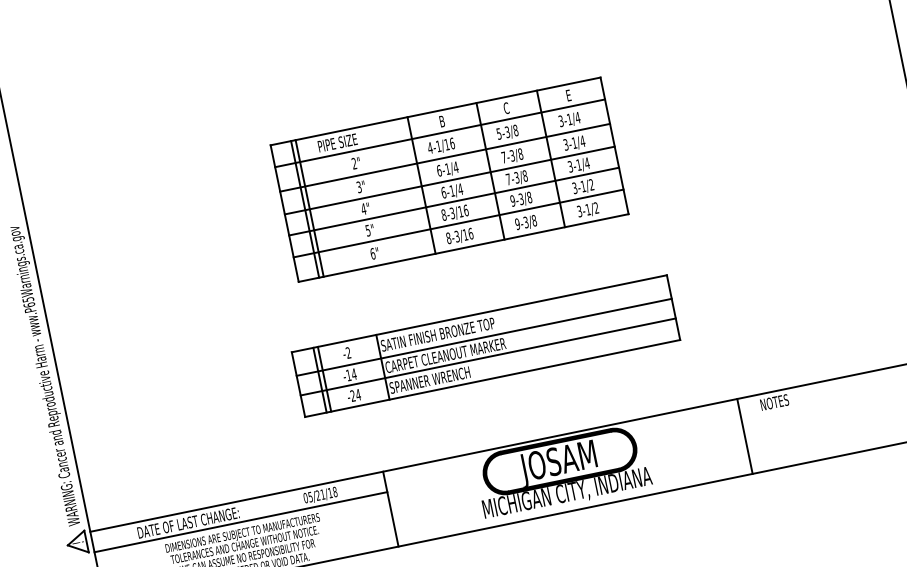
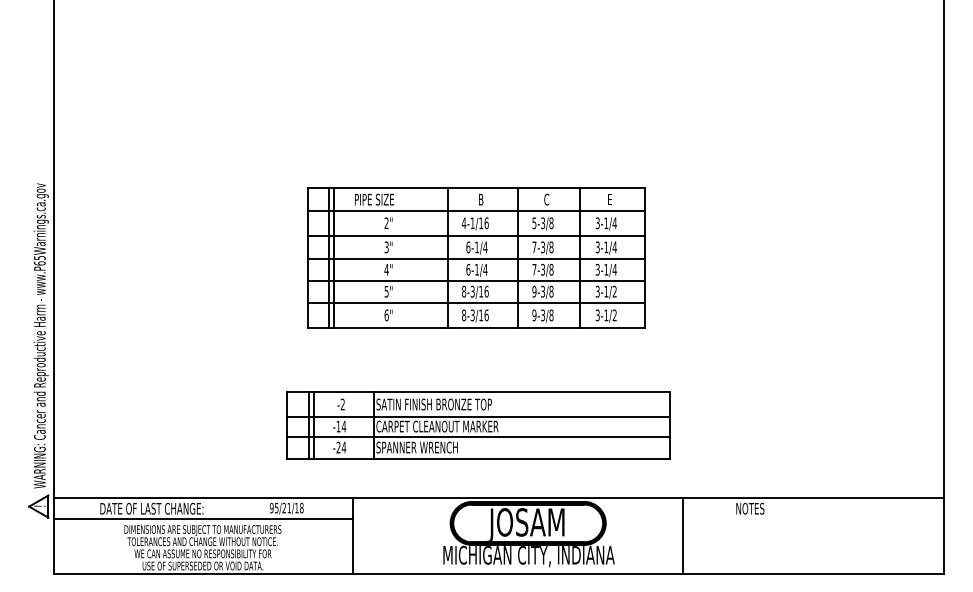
part: (449, 179) -> (476, 257), moved
part: (485, 346) -> (478, 425), moved
line: (744, 435) -> (683, 535), moved
text: (305, 498) -> (271, 508), 05/21/18 -> 95/21/18

